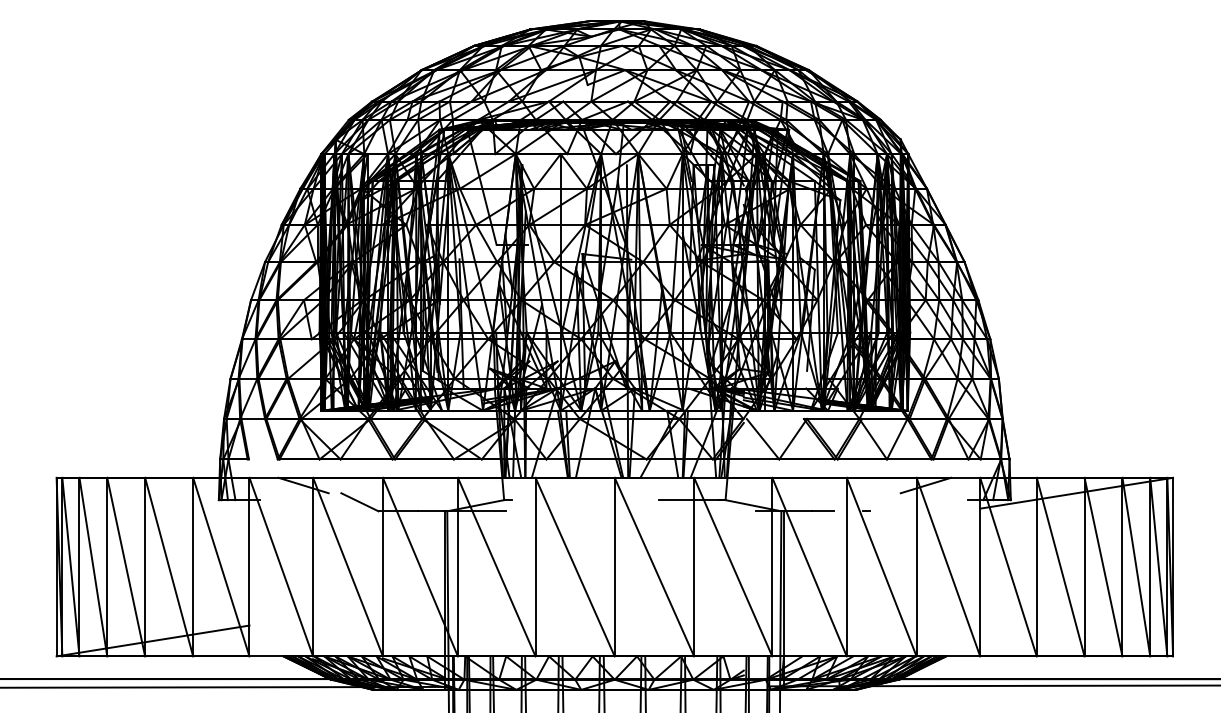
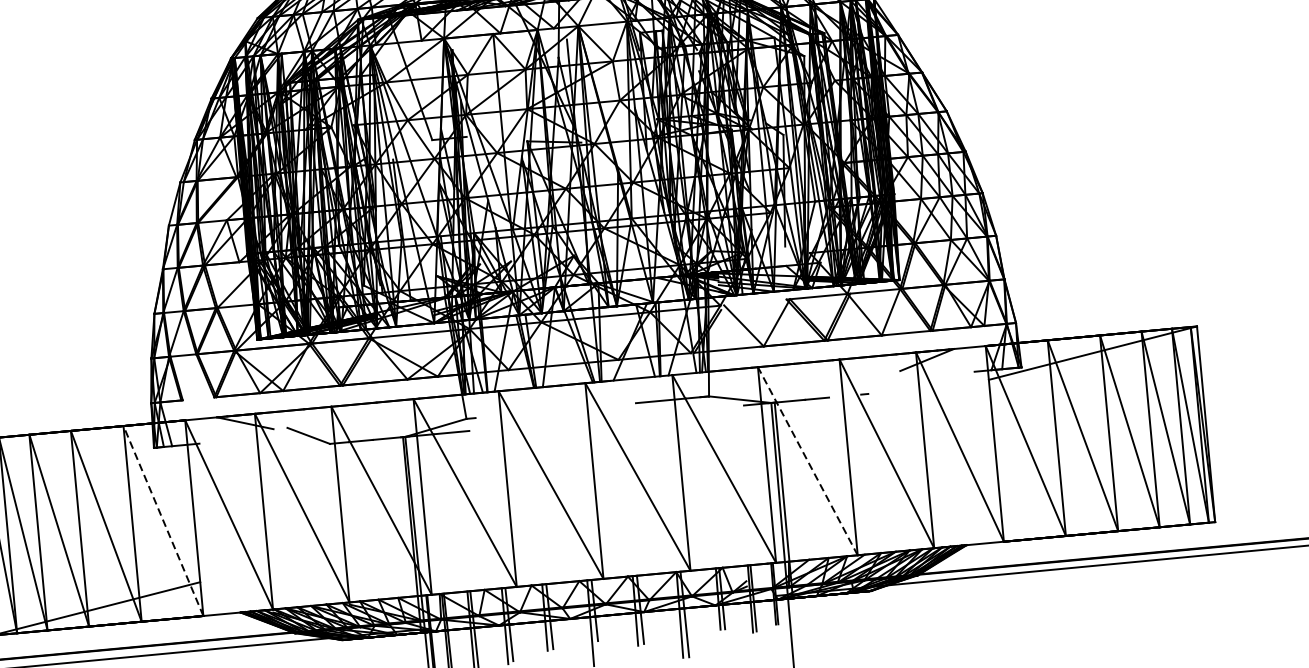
line: (221, 567) -> (163, 521), solid -> dashed
line: (809, 567) -> (807, 461), solid -> dashed

